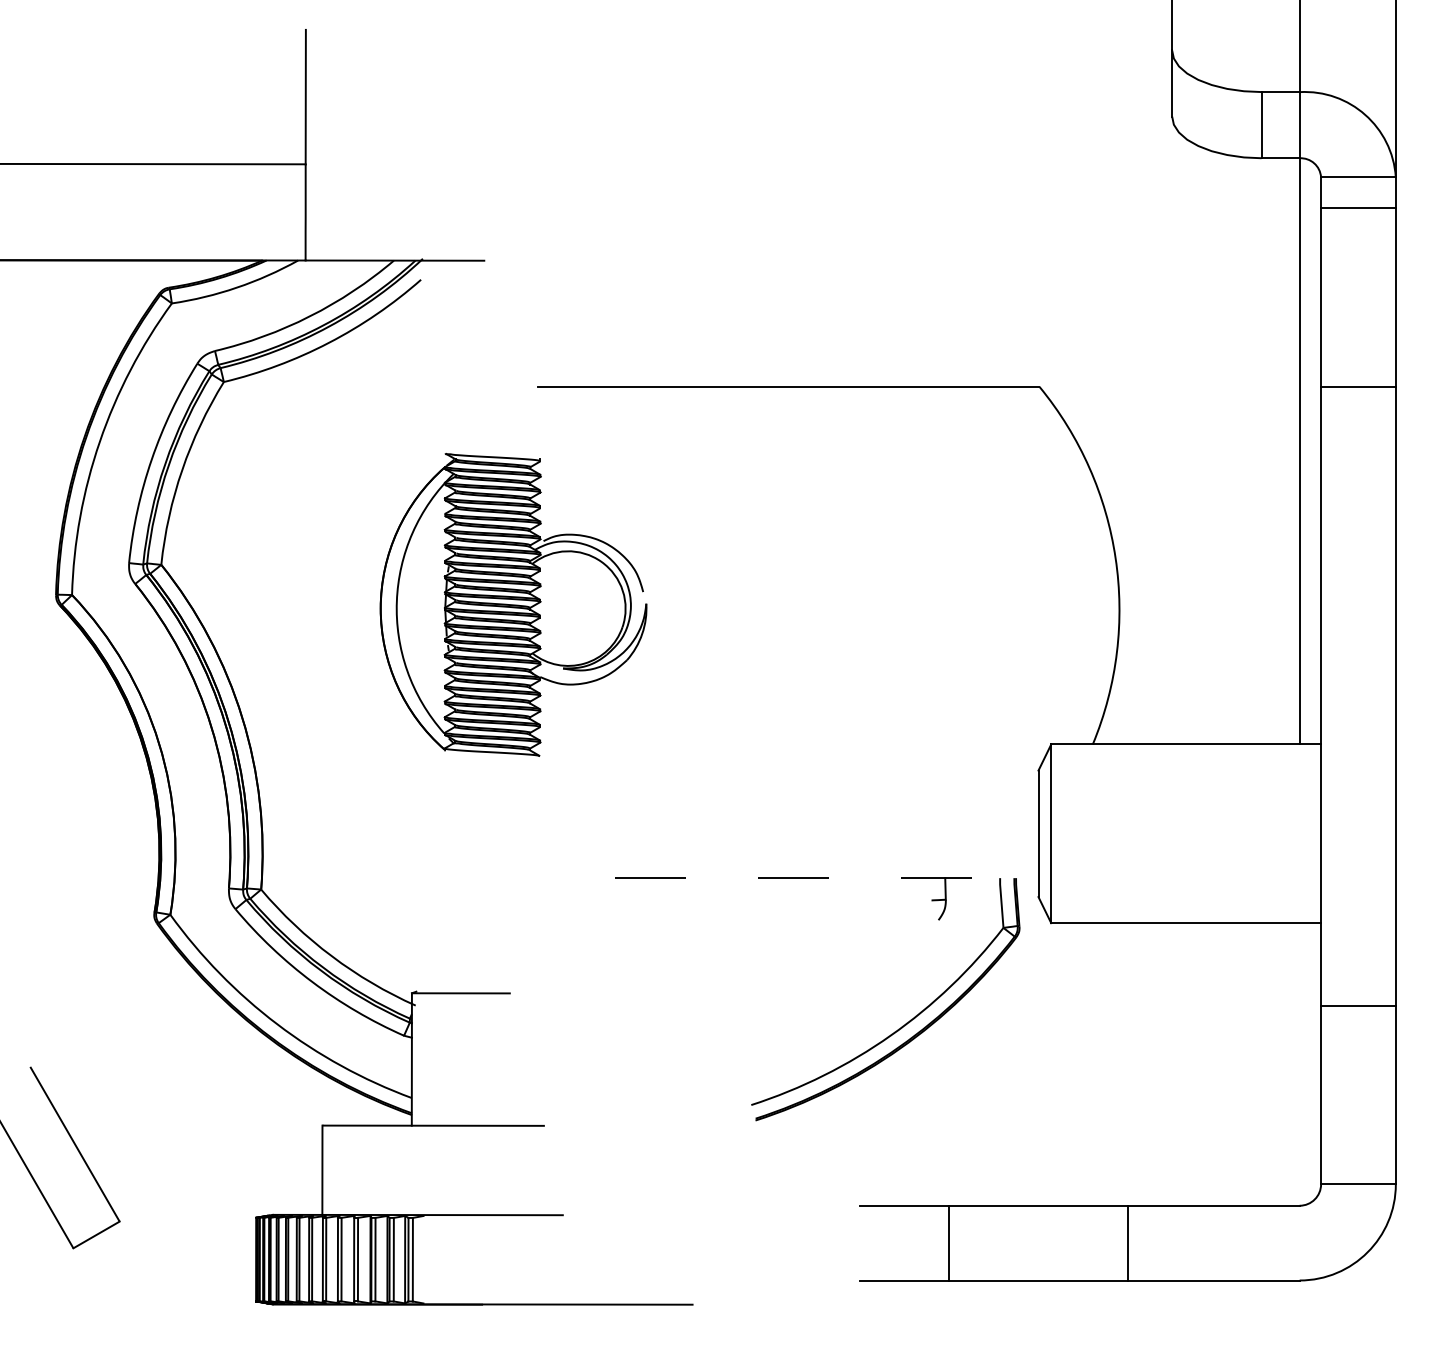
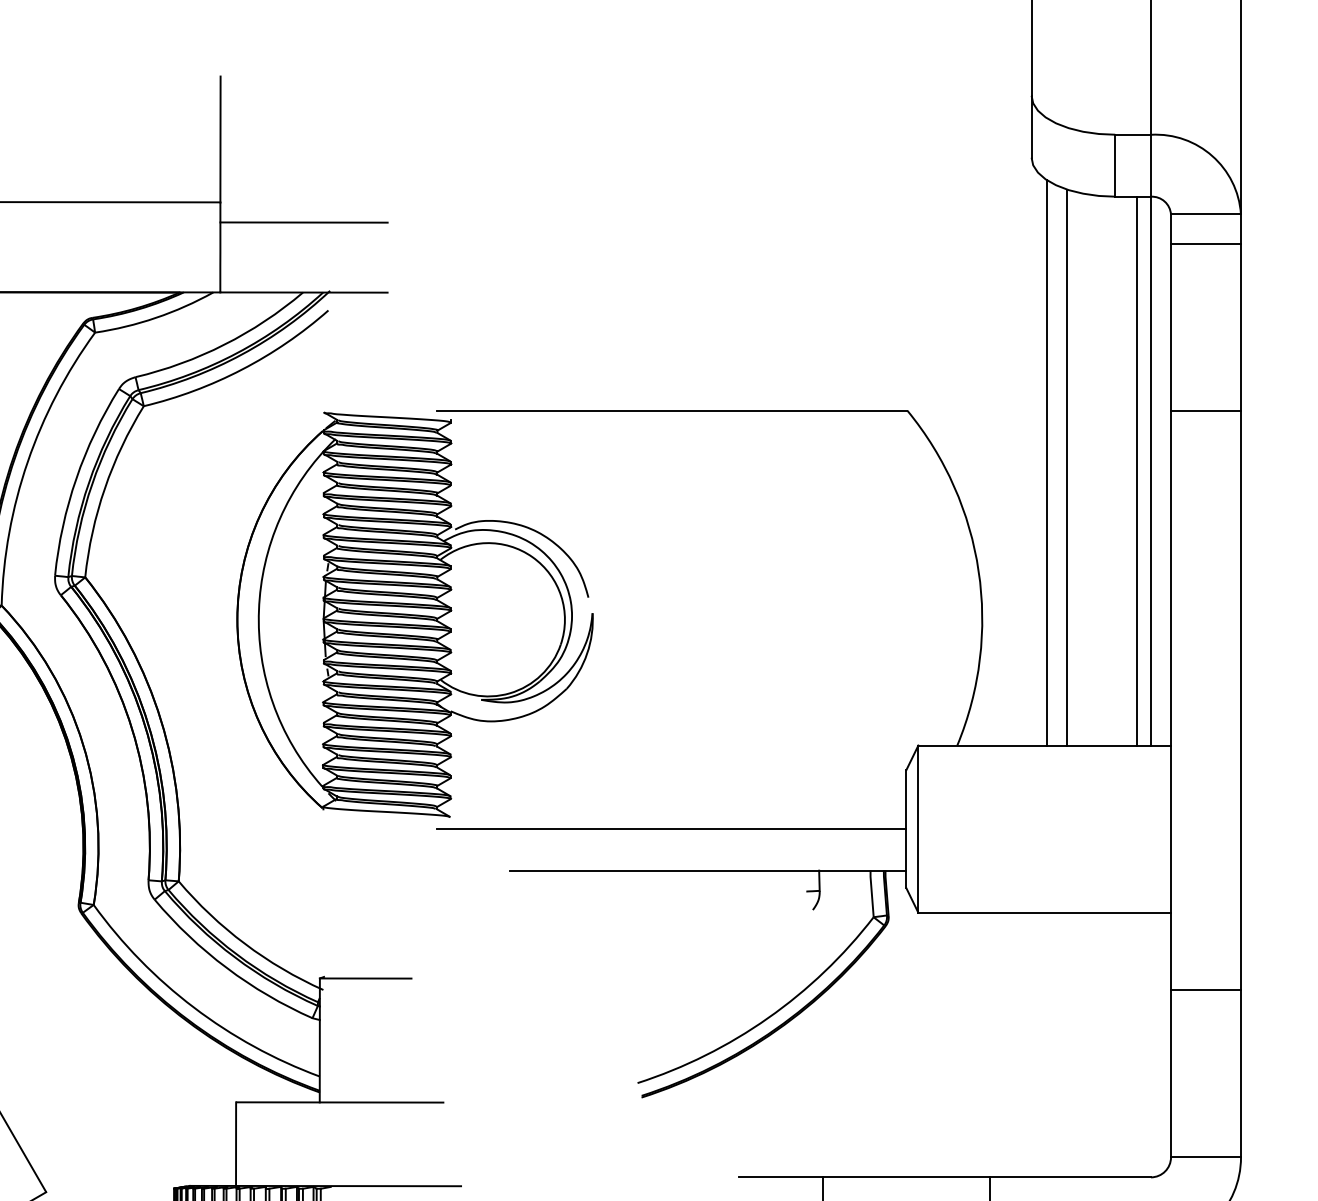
line: (394, 185) -> (303, 222), added
line: (1188, 442) -> (1046, 462), added
line: (1210, 447) -> (1067, 467), added
line: (1285, 451) -> (1137, 471), added
part: (513, 604) -> (414, 614), size x1.43
line: (787, 833) -> (671, 828), added
line: (826, 878) -> (707, 870), dashed -> solid

